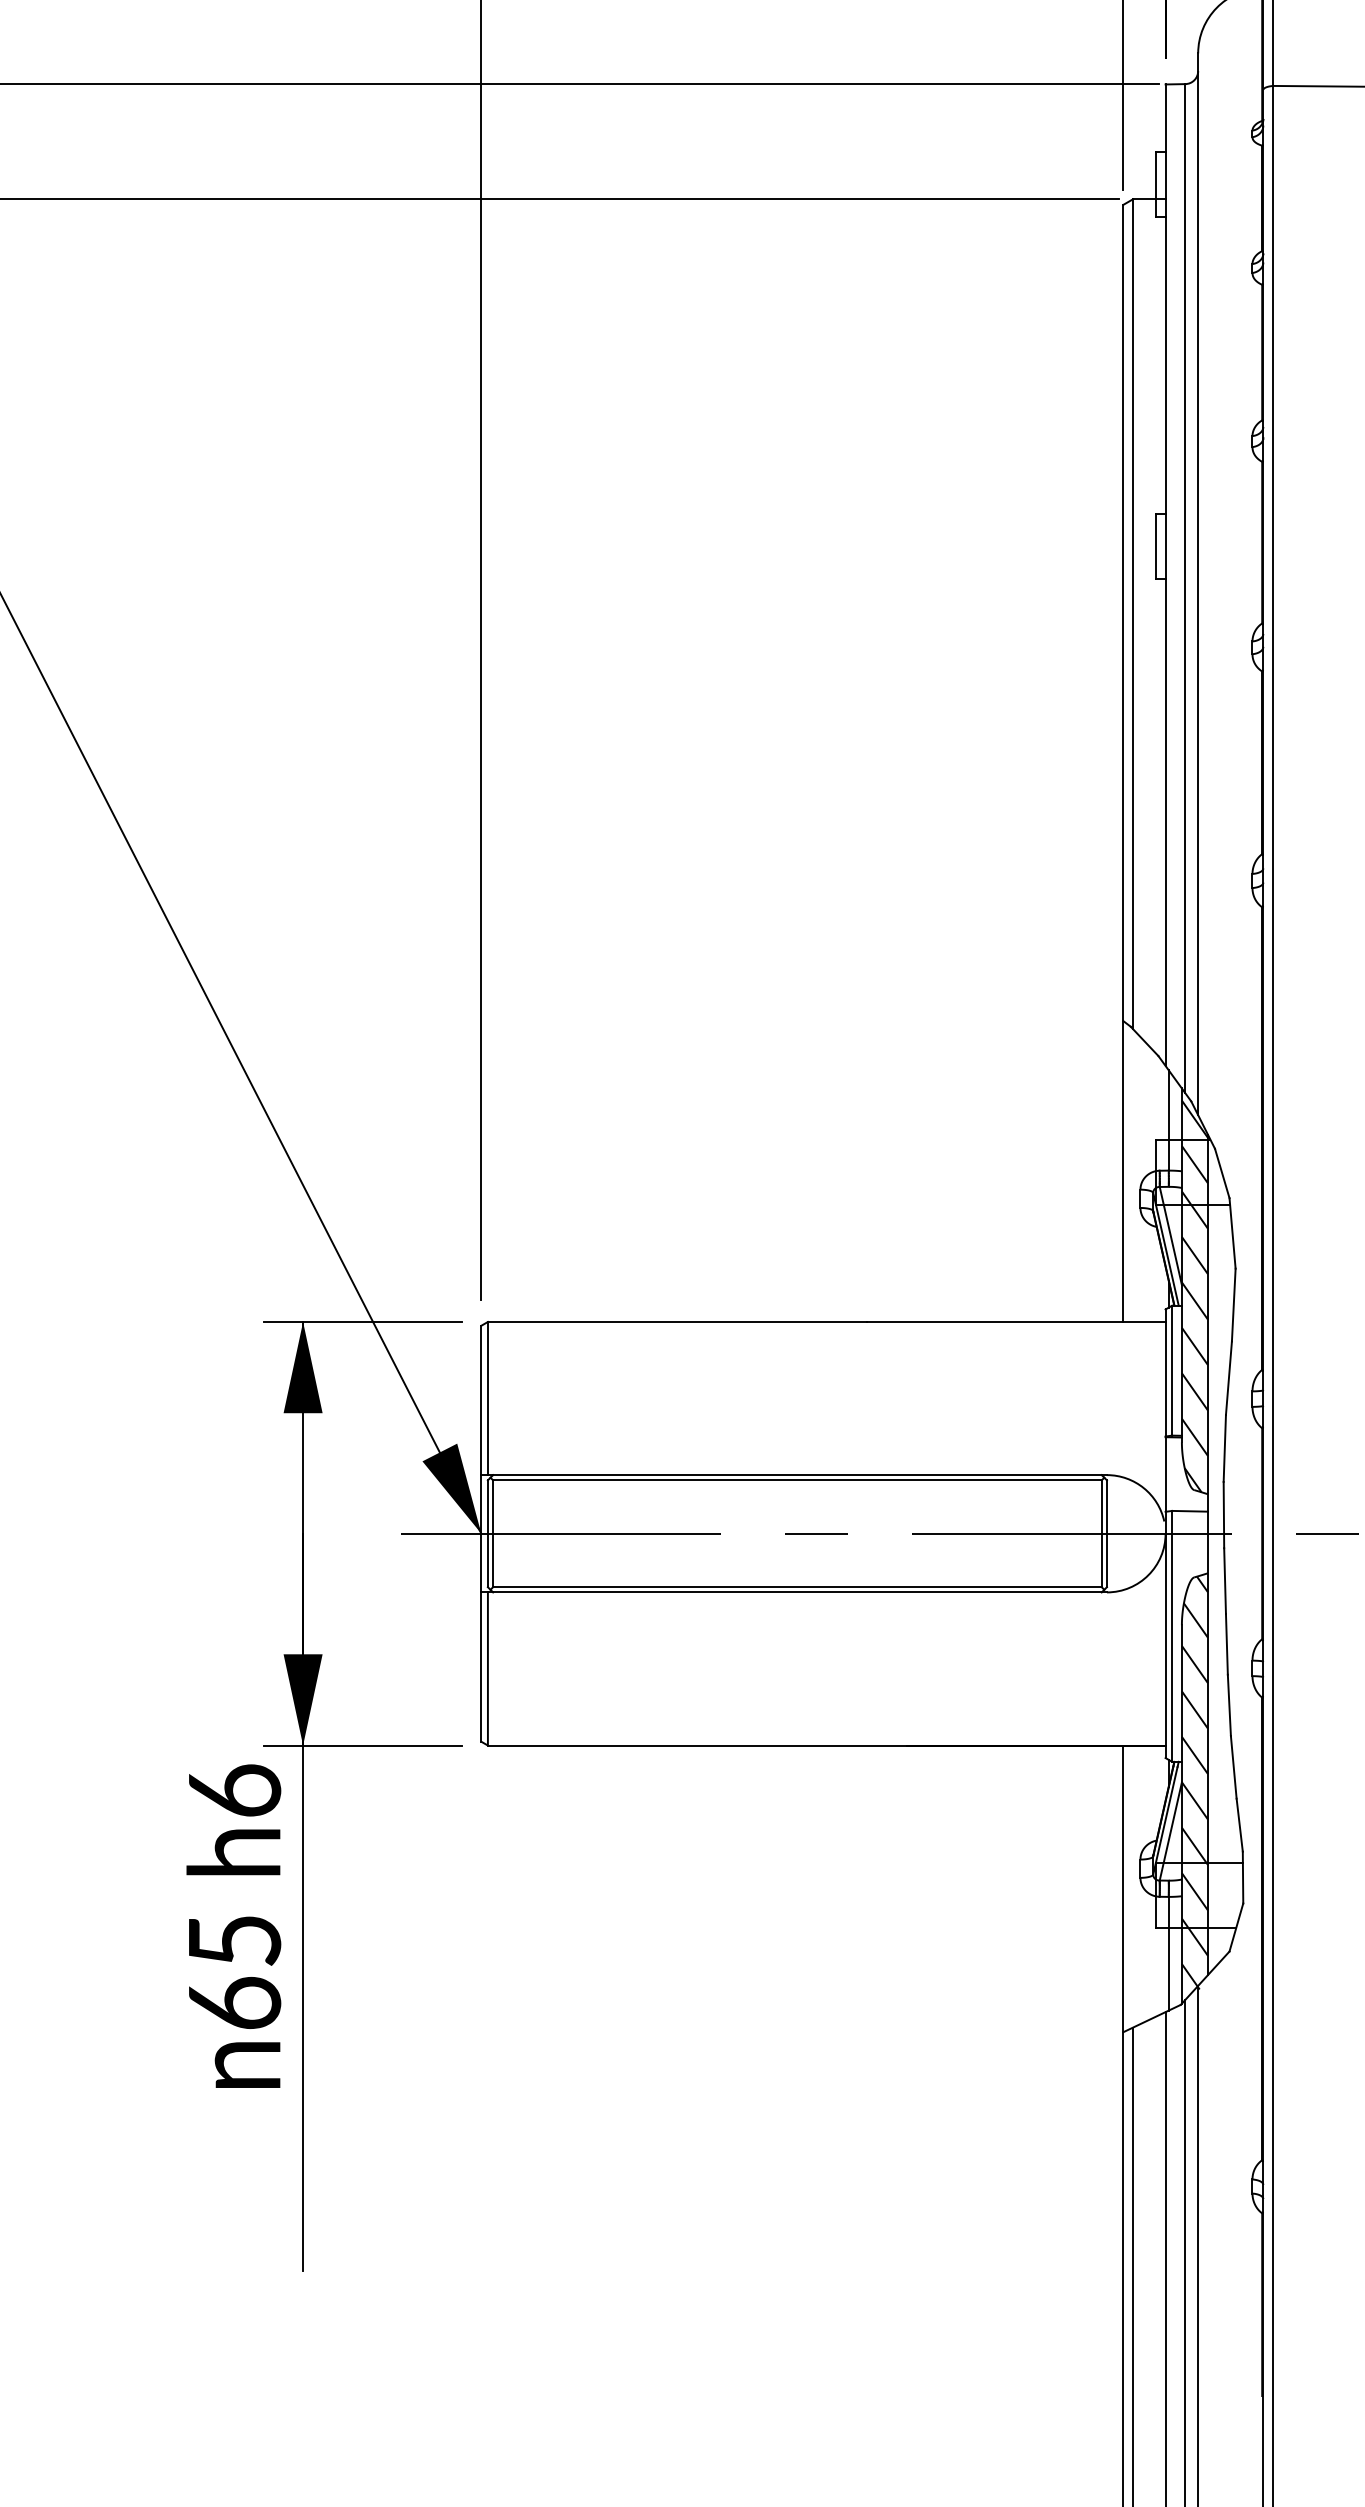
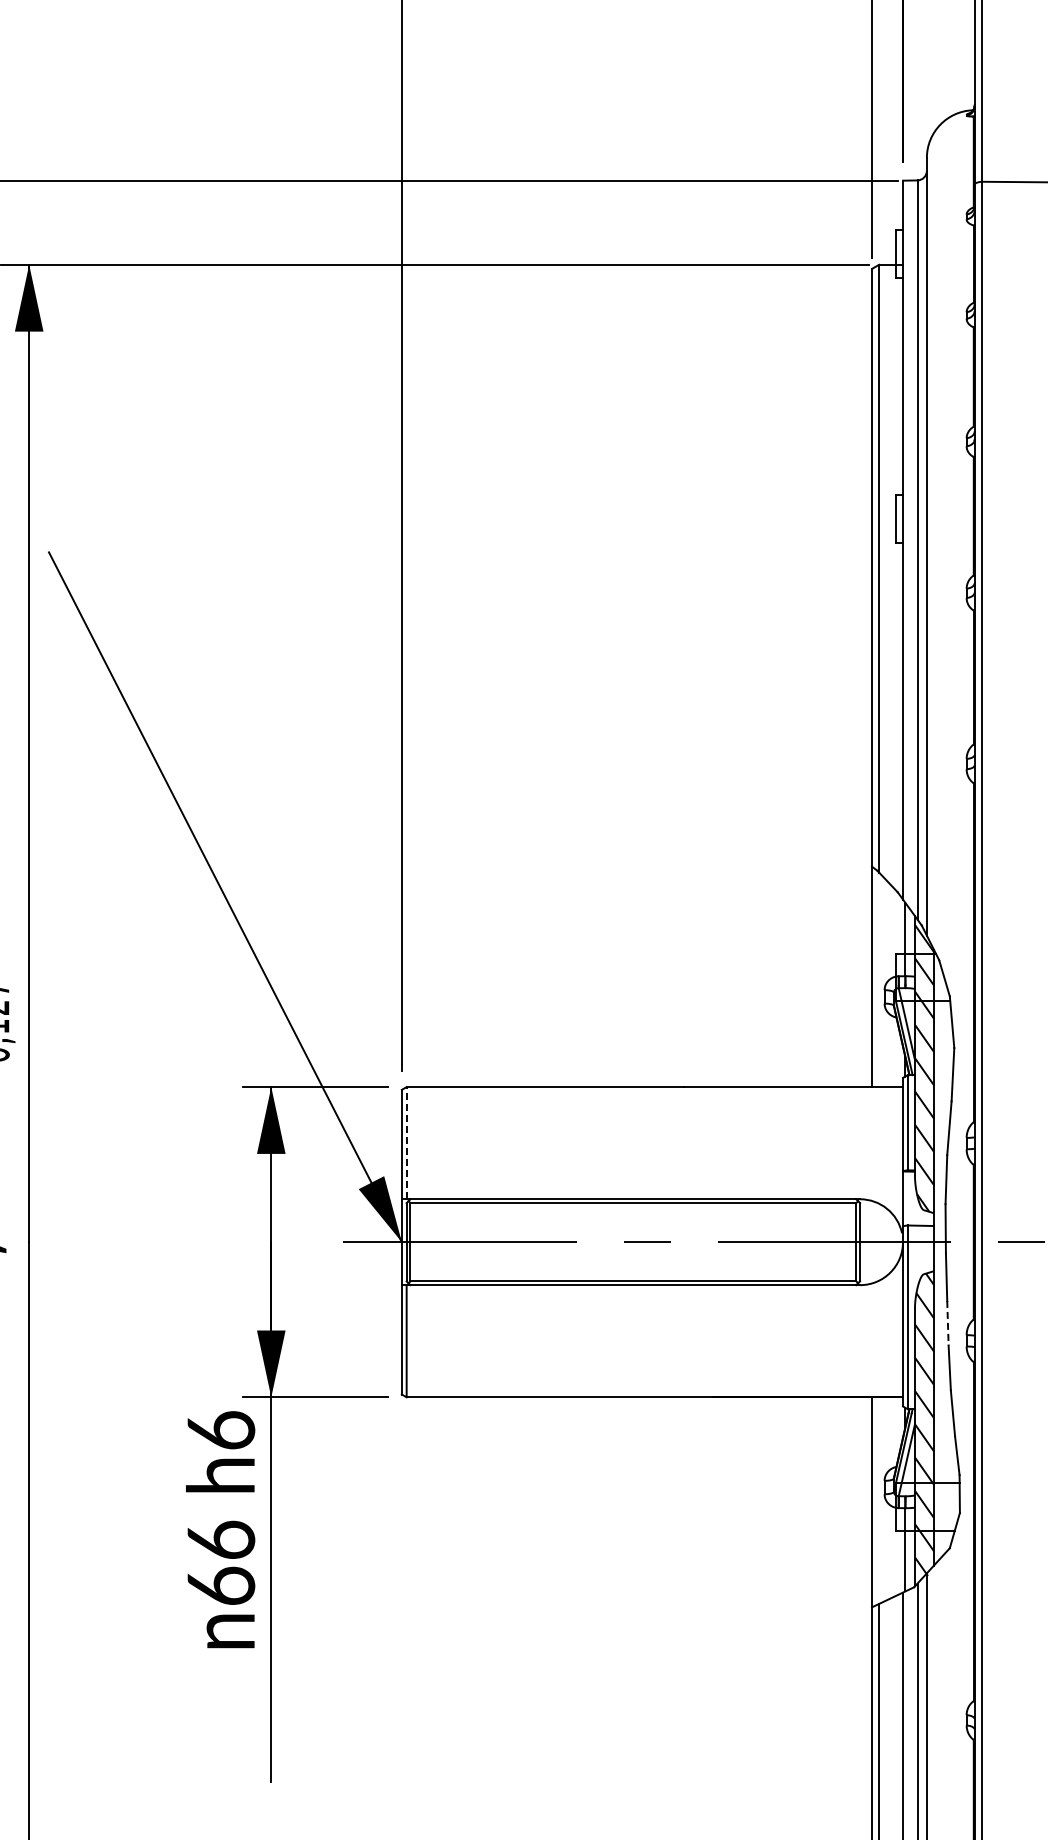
line: (487, 1397) -> (406, 1142), solid -> dashed
line: (1226, 1644) -> (947, 1323), solid -> dashed
text: (235, 1939) -> (221, 1539), 65 -> 66

